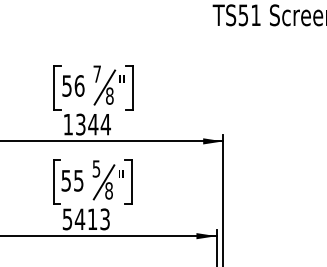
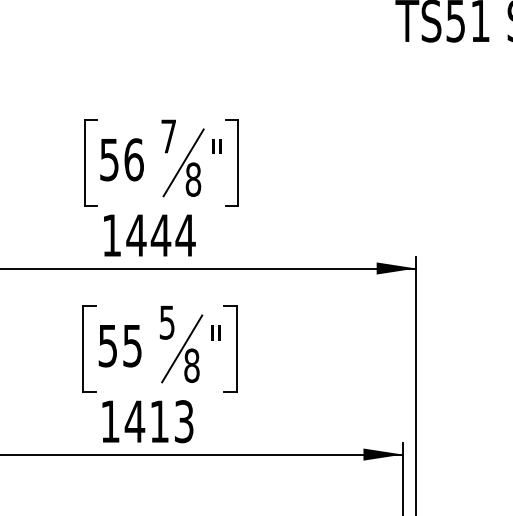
text: (80, 124) -> (135, 235), 1344 -> 1444
text: (67, 219) -> (110, 421), 5413 -> 1413

